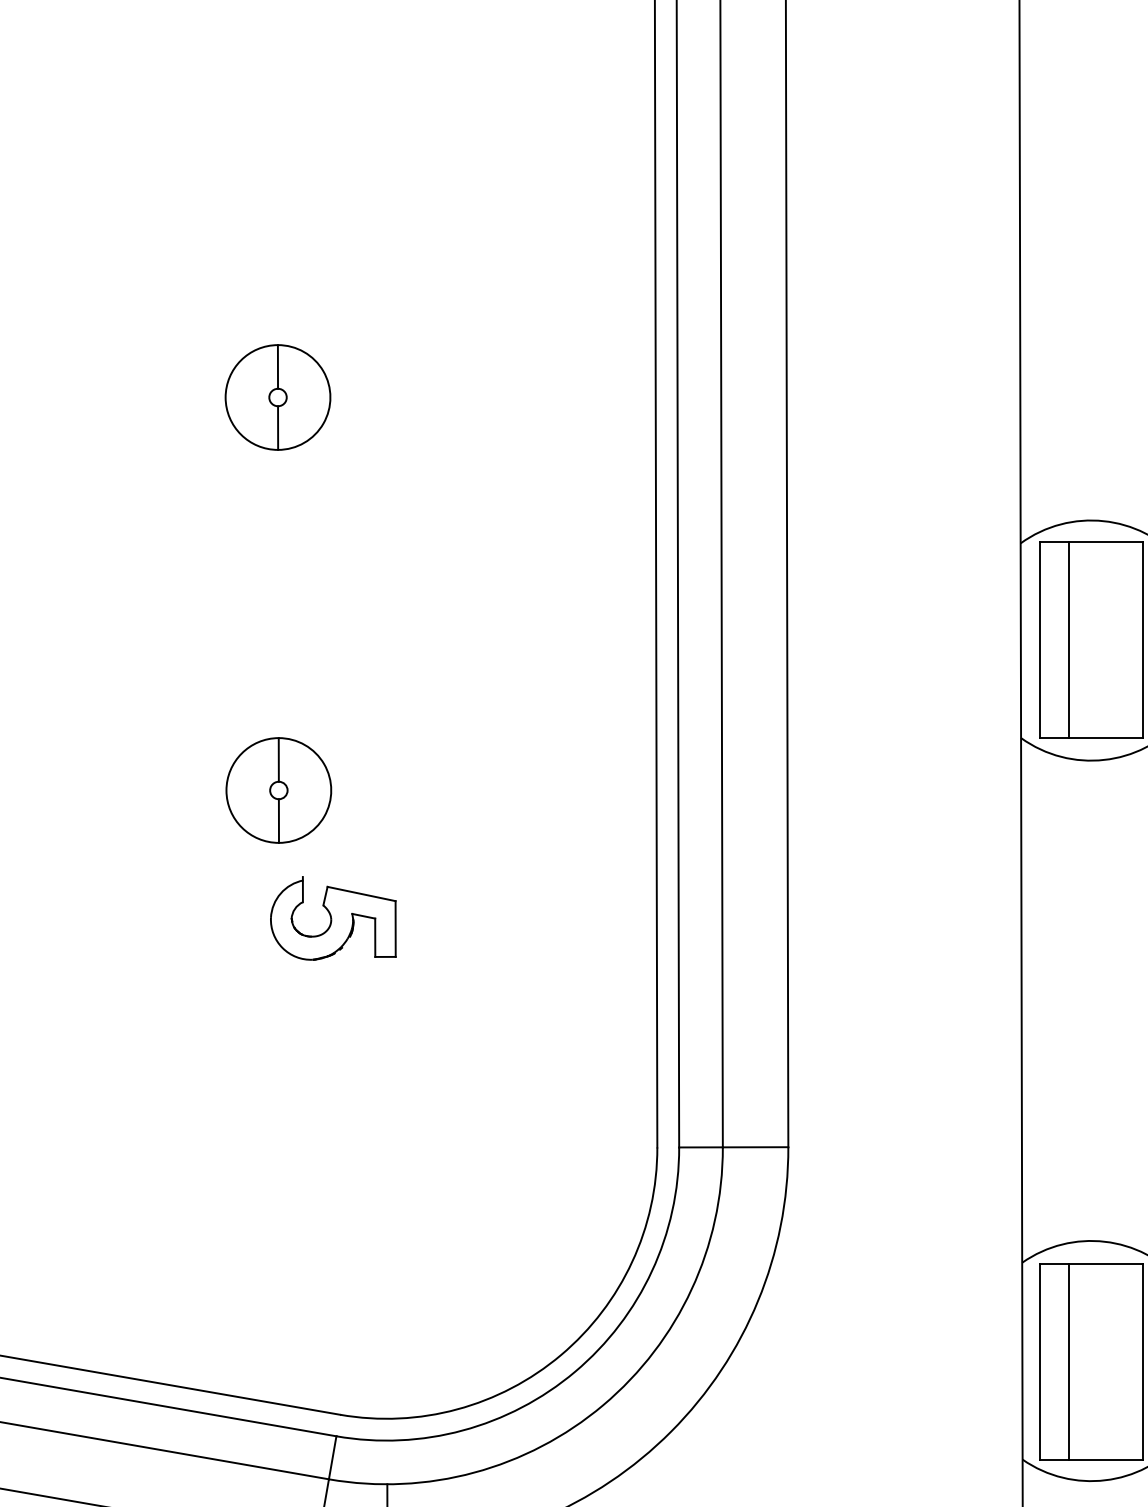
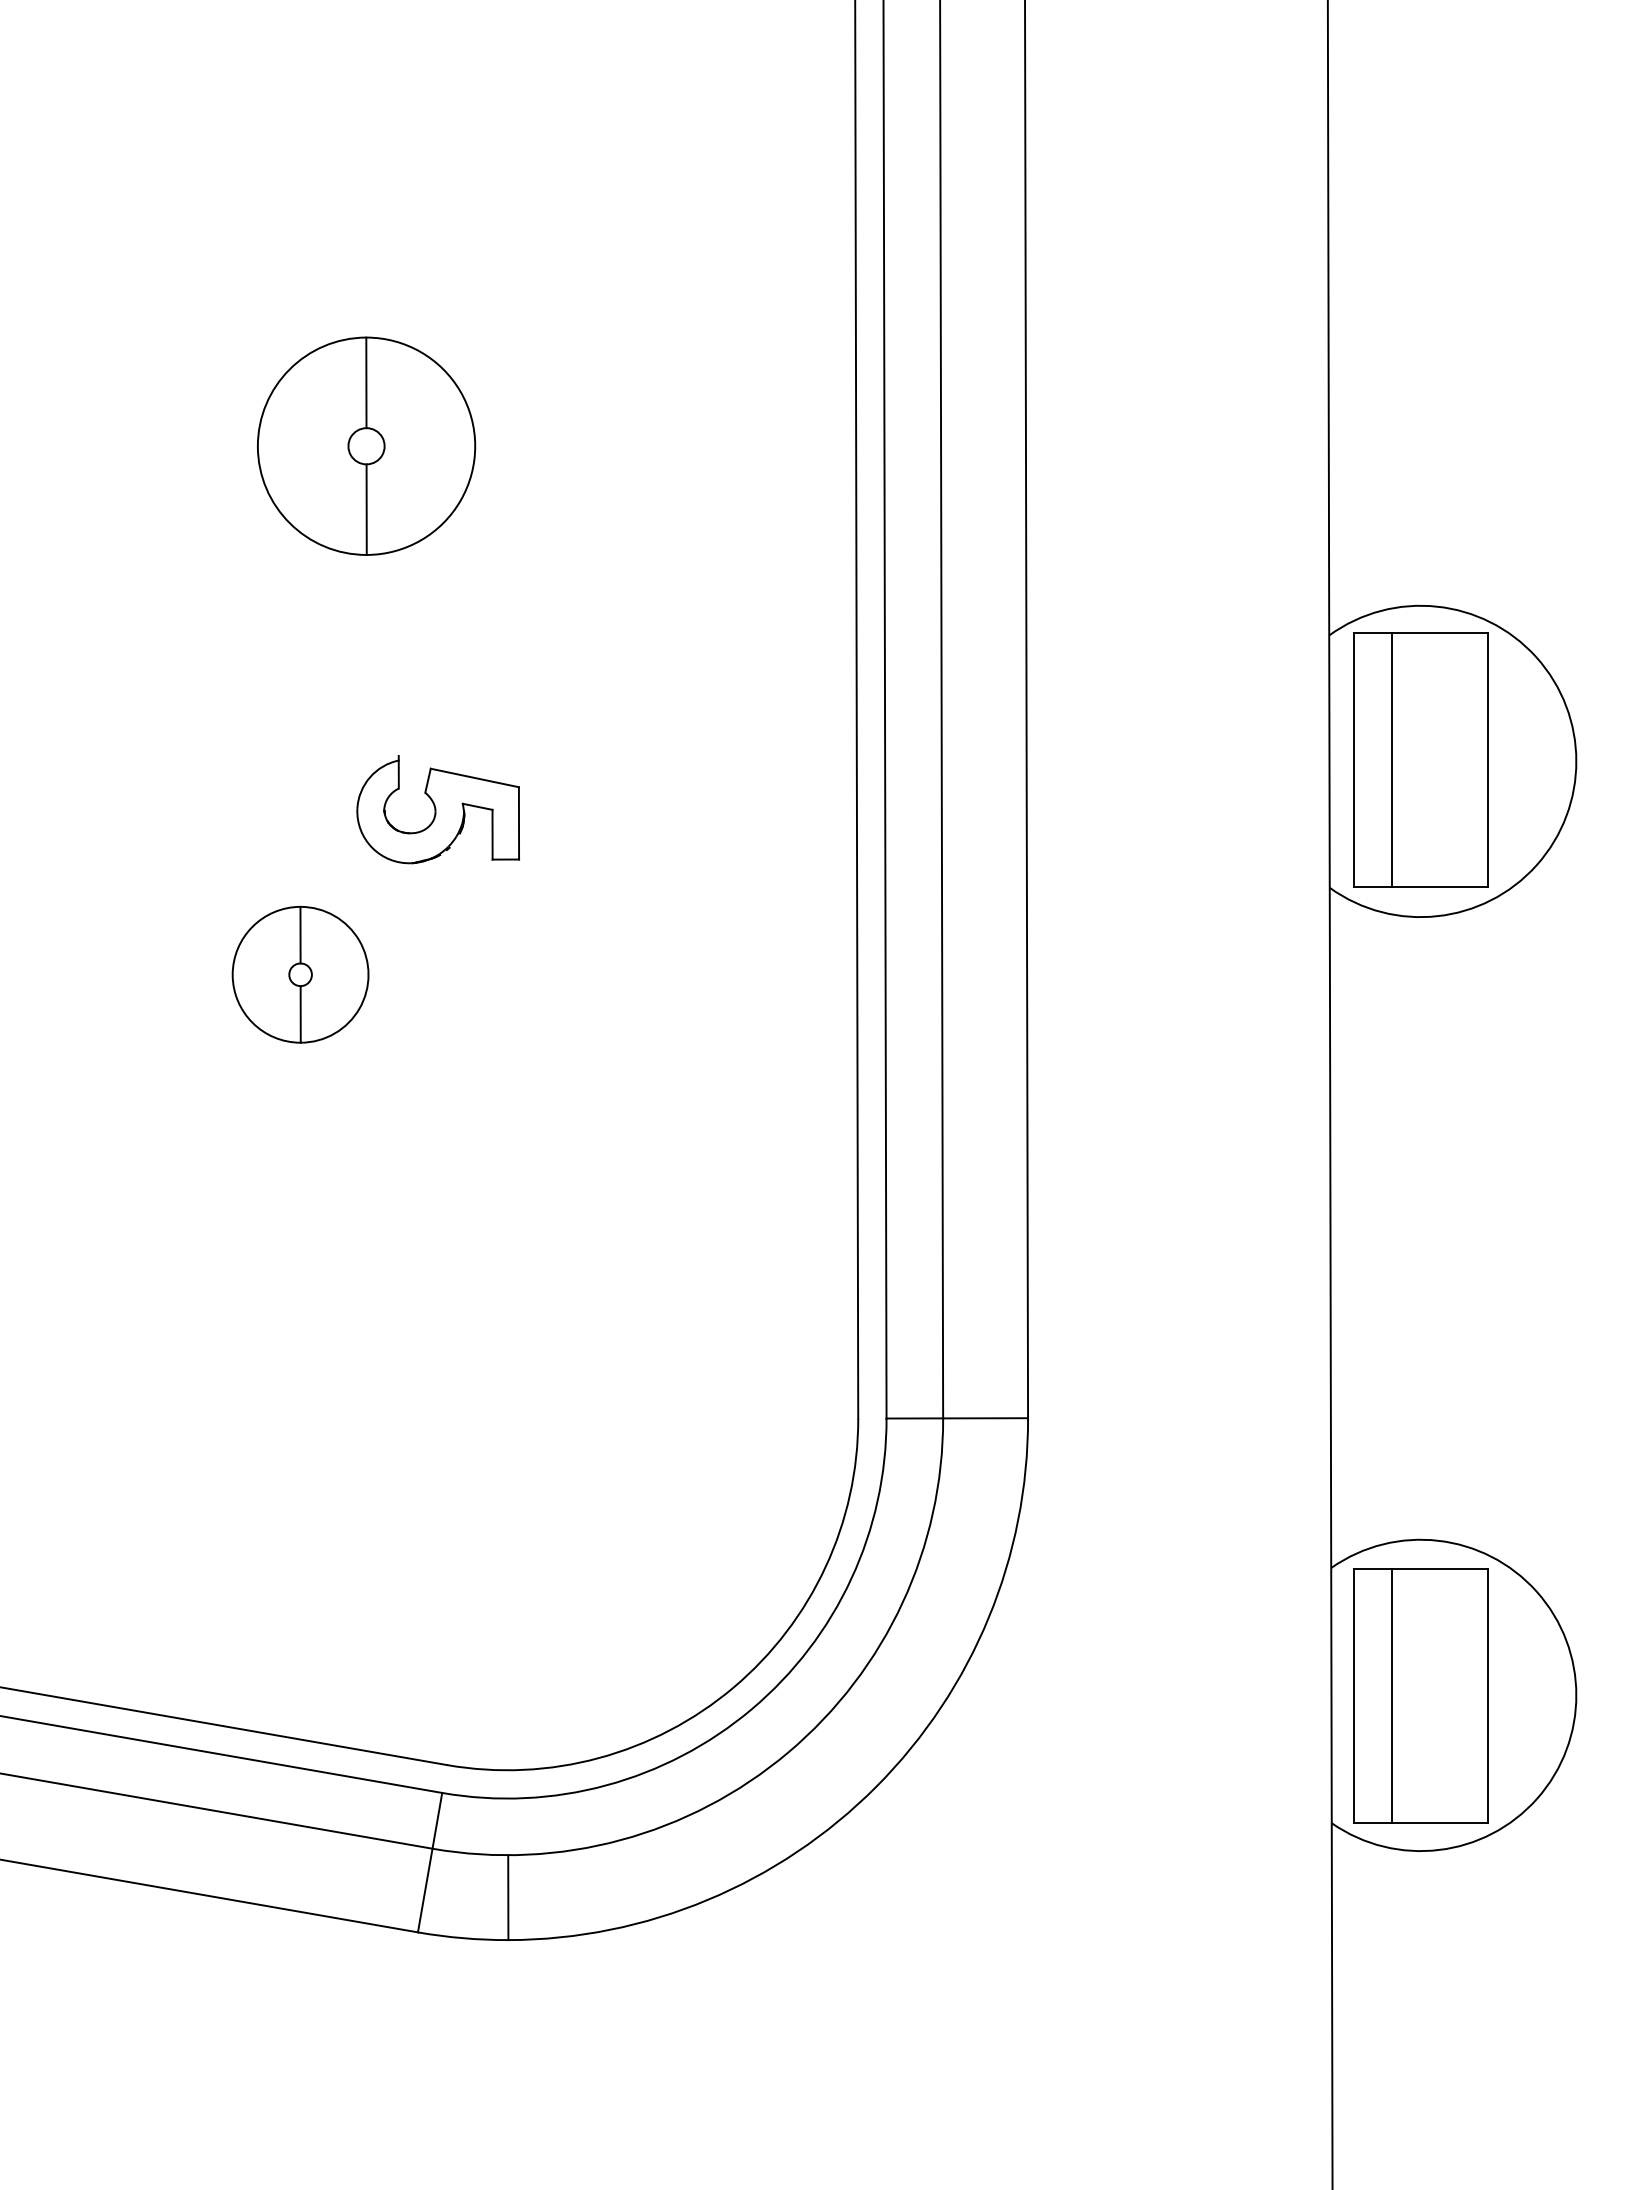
part: (278, 397) -> (366, 446), size x1.6
part: (278, 790) -> (300, 974), moved
part: (332, 918) -> (437, 809), moved

